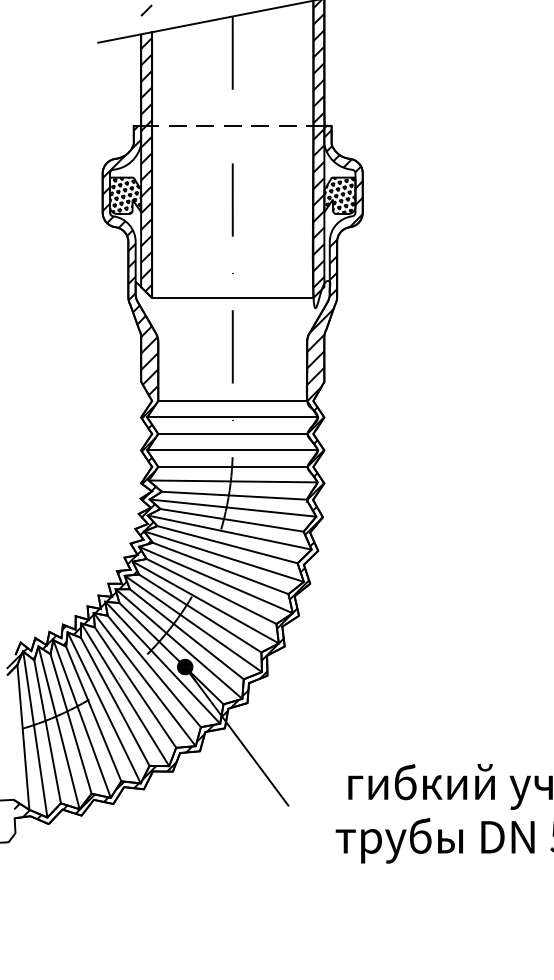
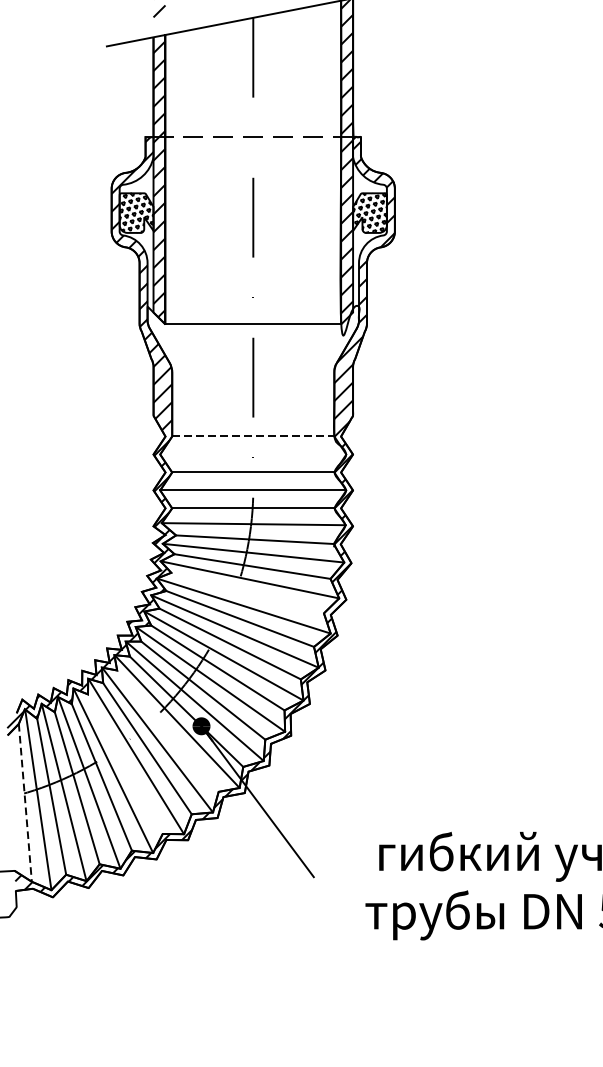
line: (233, 400) -> (254, 436), solid -> dashed
line: (232, 417) -> (253, 454), removed
line: (227, 544) -> (247, 592), removed
line: (153, 671) -> (167, 731), removed
line: (114, 701) -> (124, 763), removed
line: (23, 737) -> (25, 803), solid -> dashed

